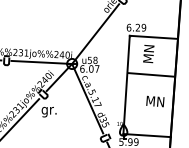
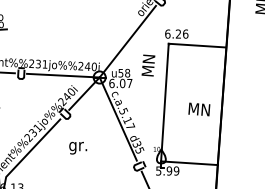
text: (143, 27) -> (185, 33), 6.29 -> 6.26
text: (148, 53) -> (148, 65), moved
line: (151, 74) -> (194, 90), removed
text: (155, 101) -> (199, 109), moved
text: (49, 111) -> (78, 147), moved

